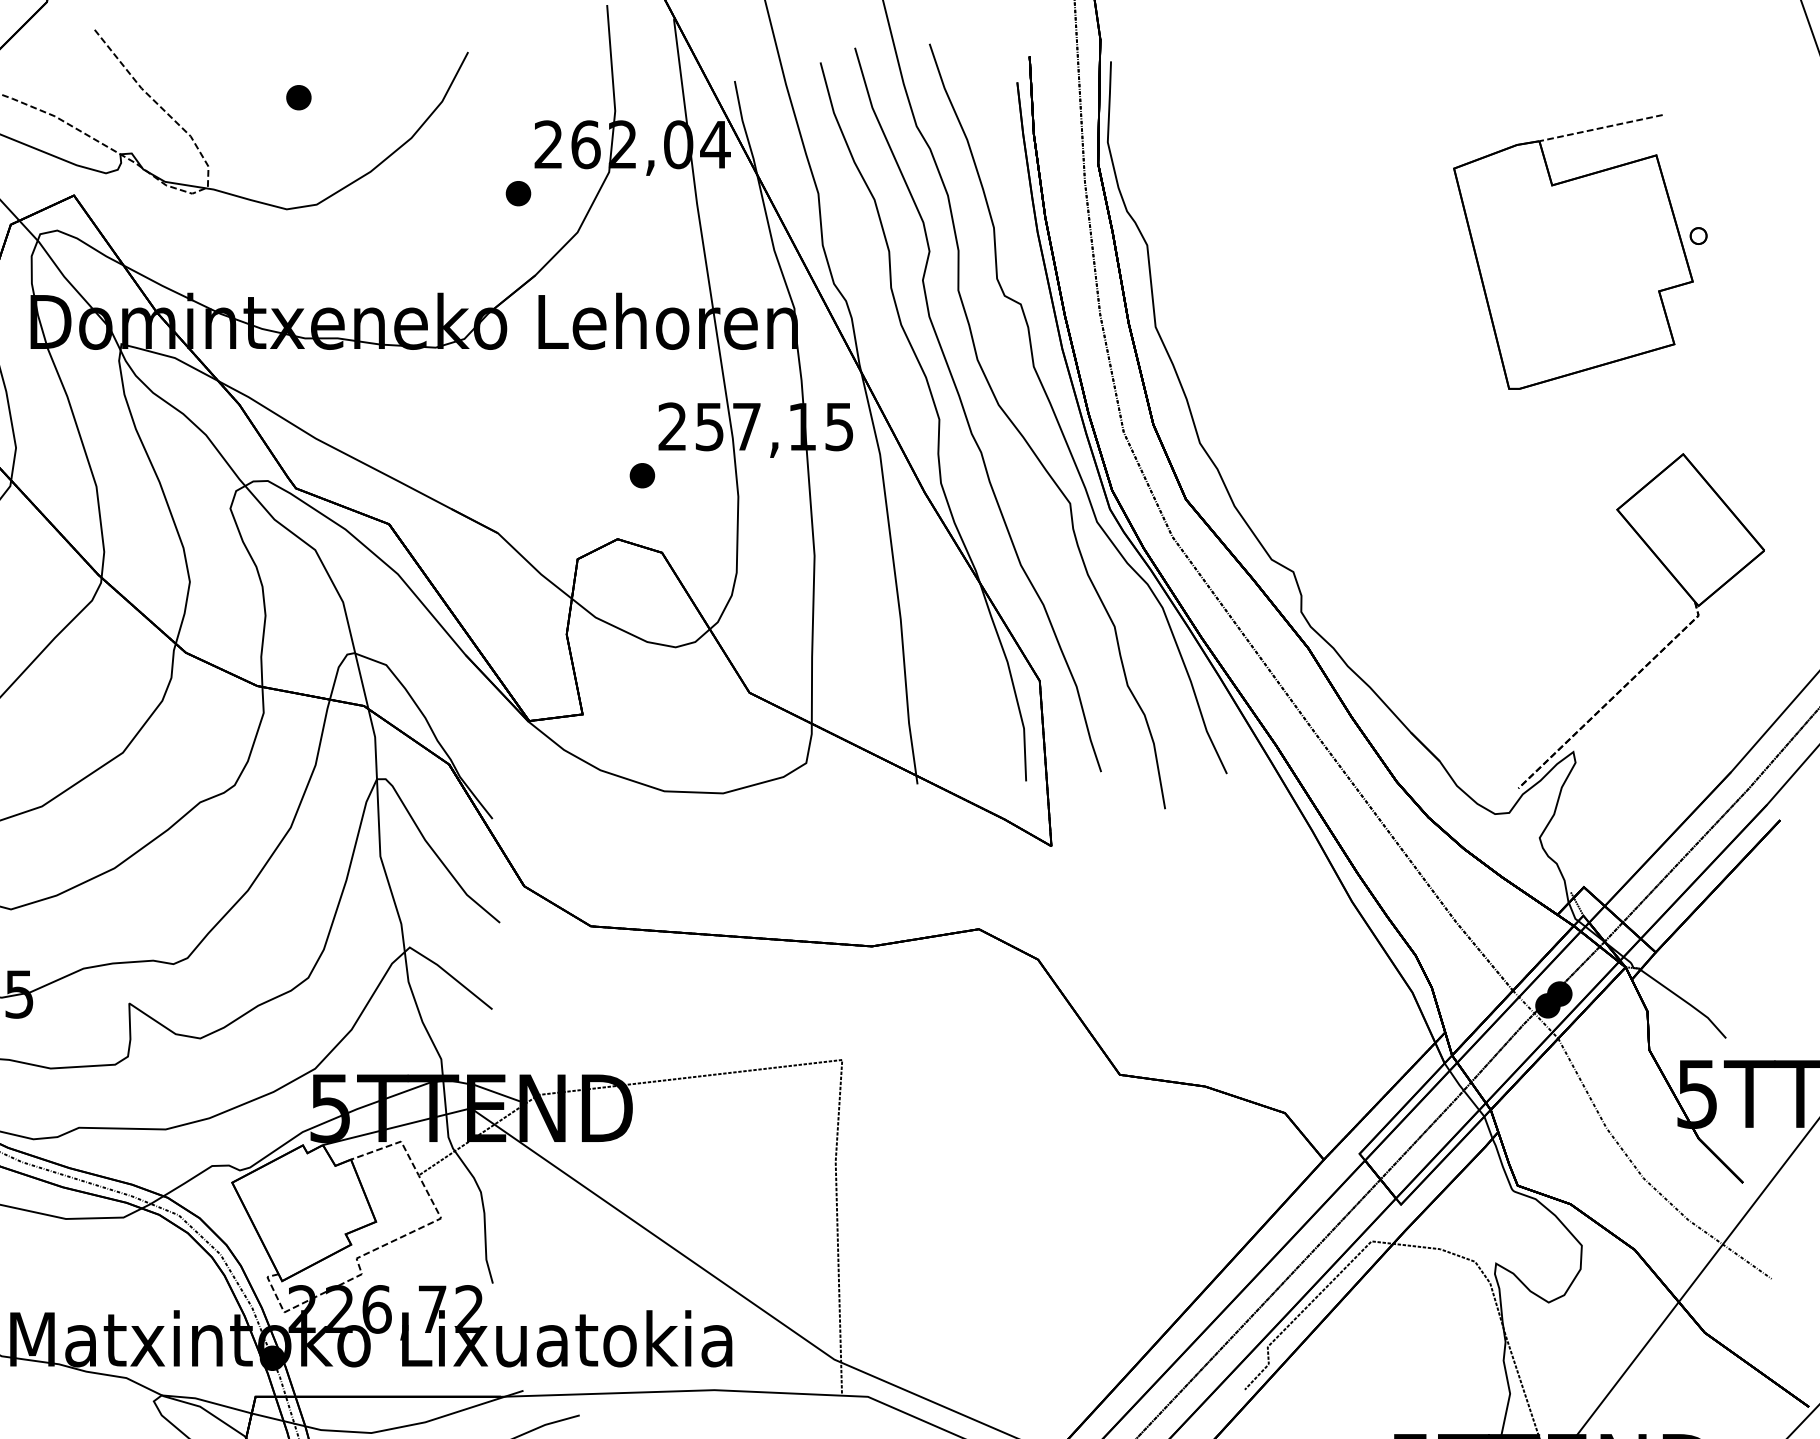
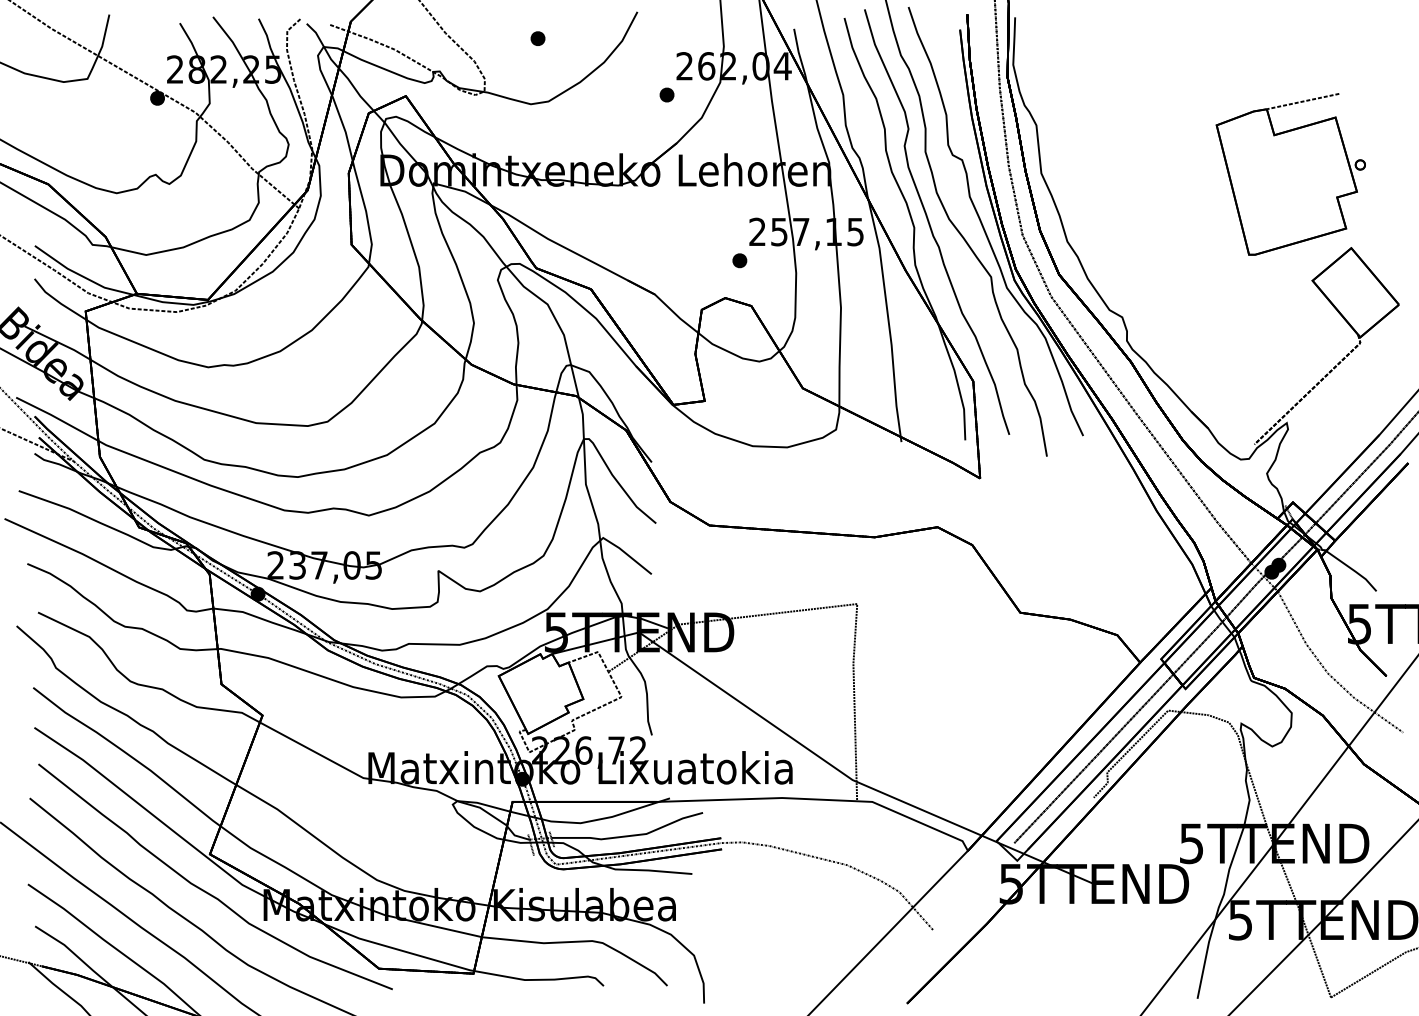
part: (1579, 252) -> (1290, 174), moved

